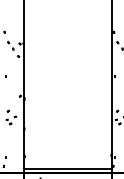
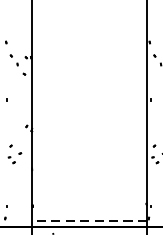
line: (68, 168) -> (90, 221), solid -> dashed

